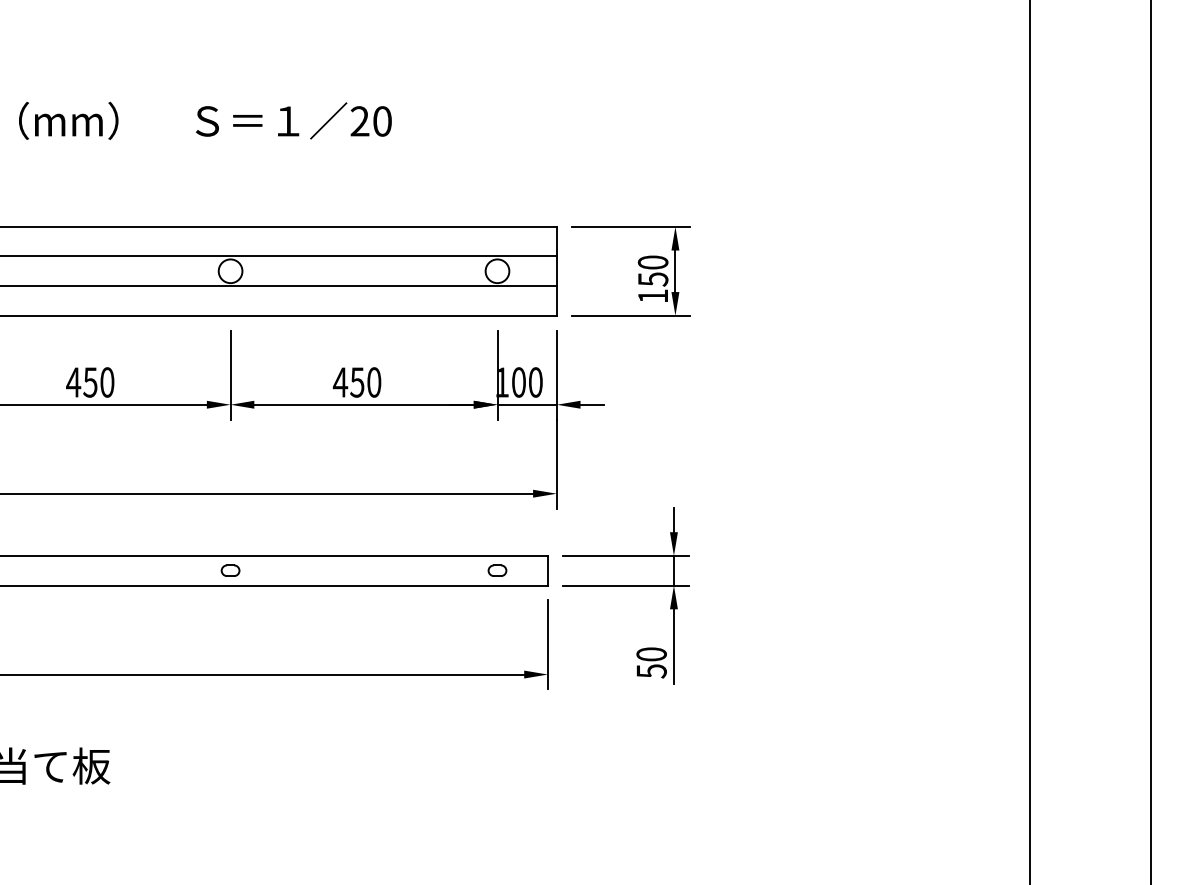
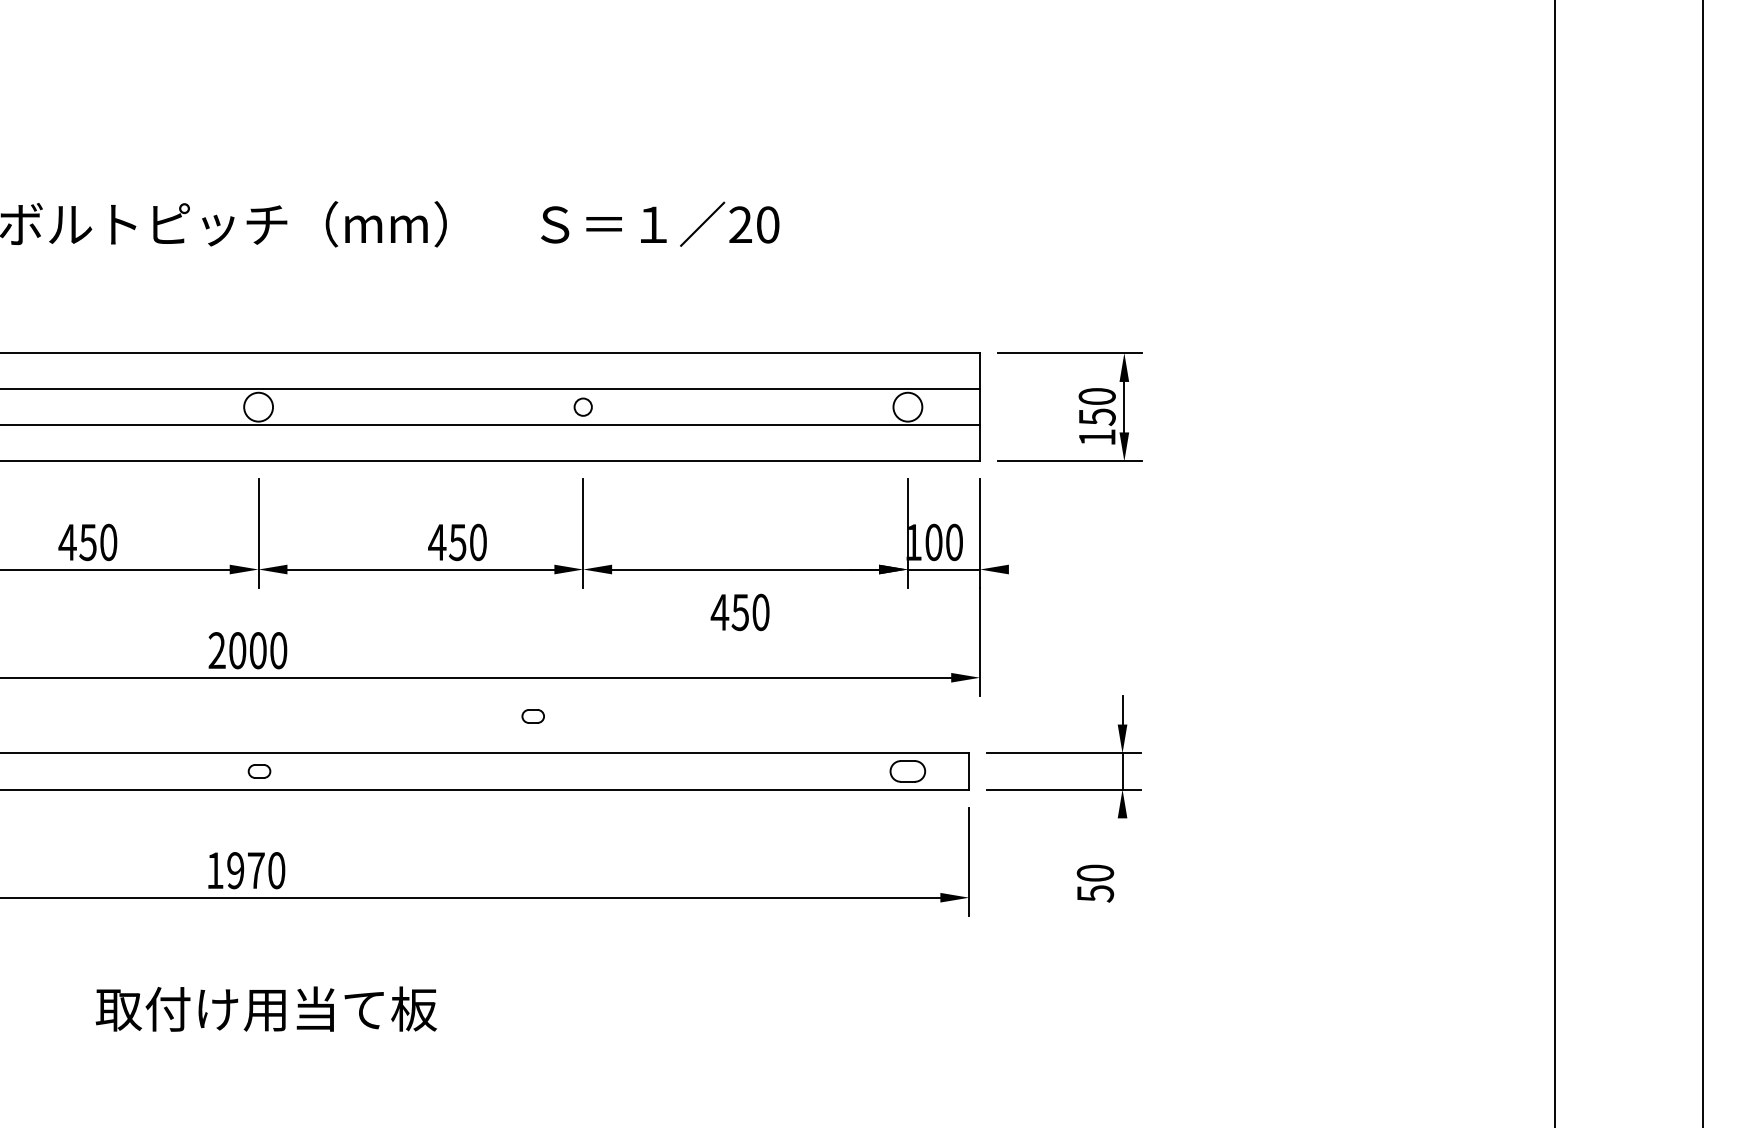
circle: (229, 270) -> (582, 406), size x0.6
text: (90, 382) -> (457, 542), moved
text: (356, 382) -> (739, 612), moved
line: (591, 404) -> (1022, 569), removed
part: (229, 570) -> (532, 716), moved
part: (497, 570) -> (907, 771), size x1.6
line: (673, 646) -> (1122, 863), removed

